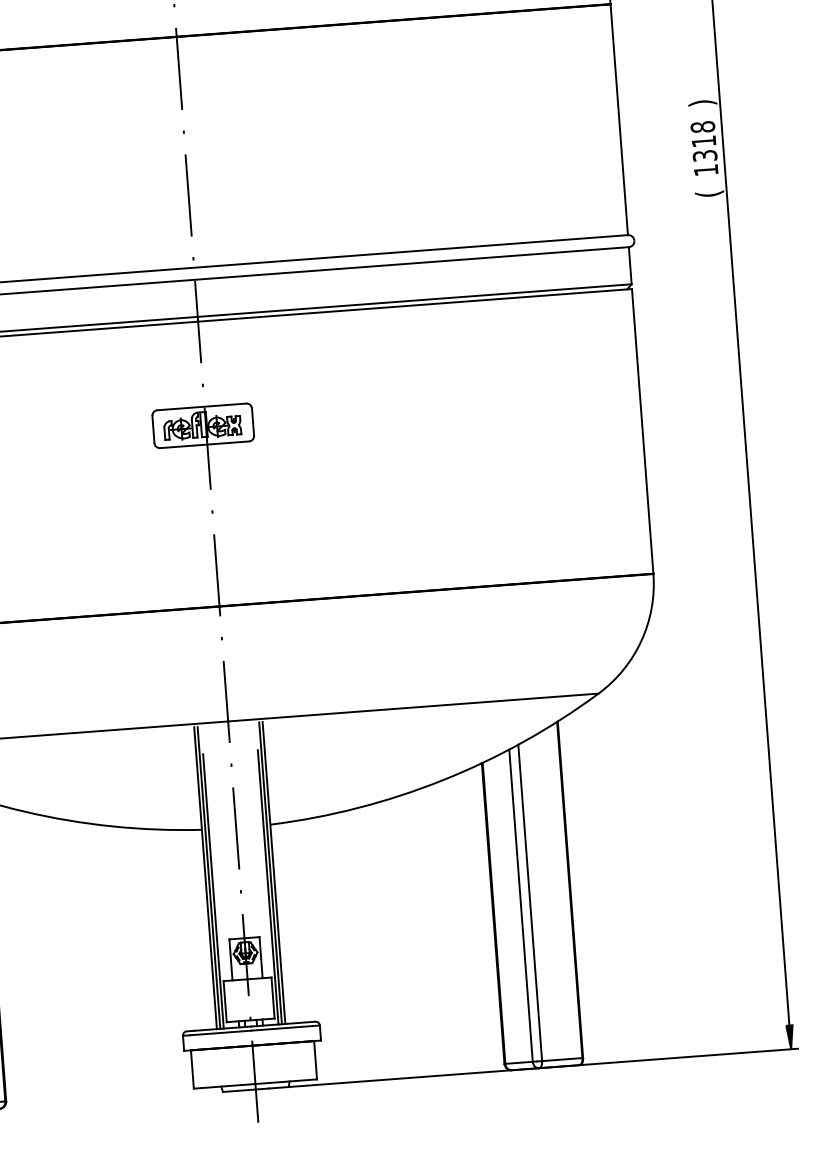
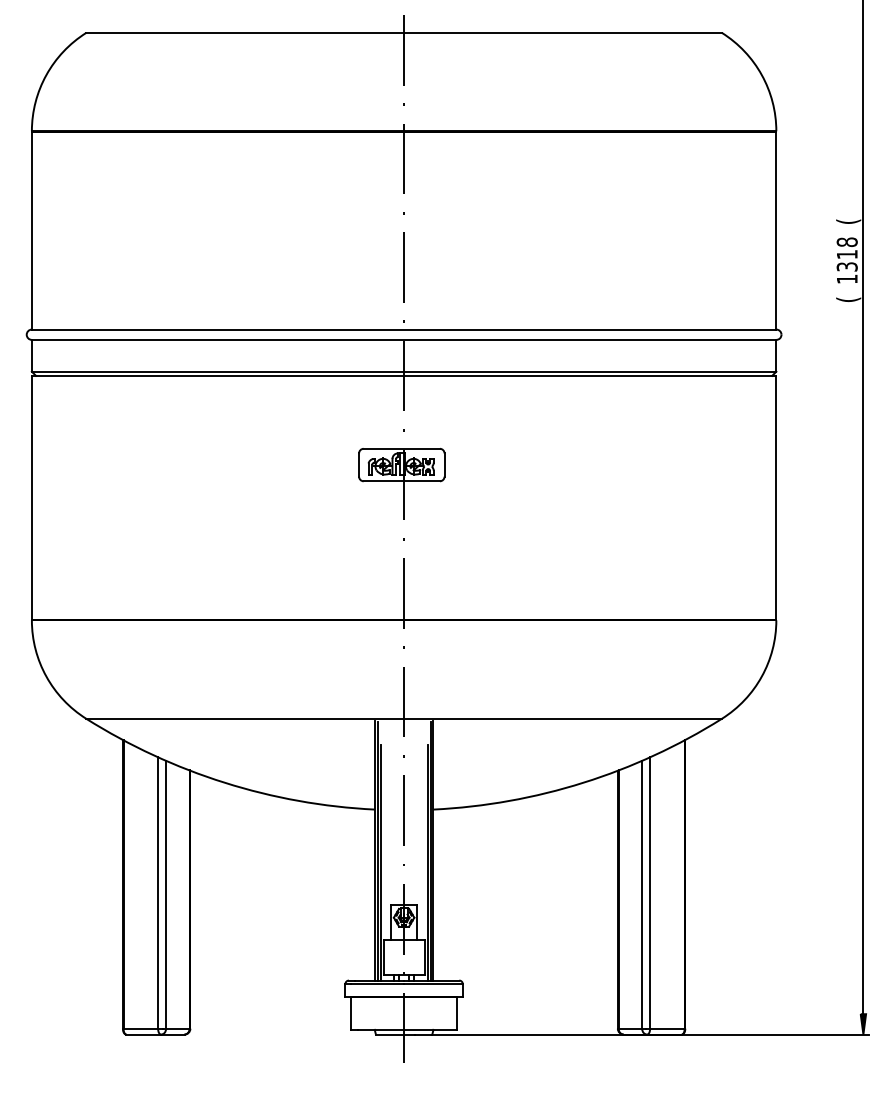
text: (702, 102) -> (848, 221), ) -> (

